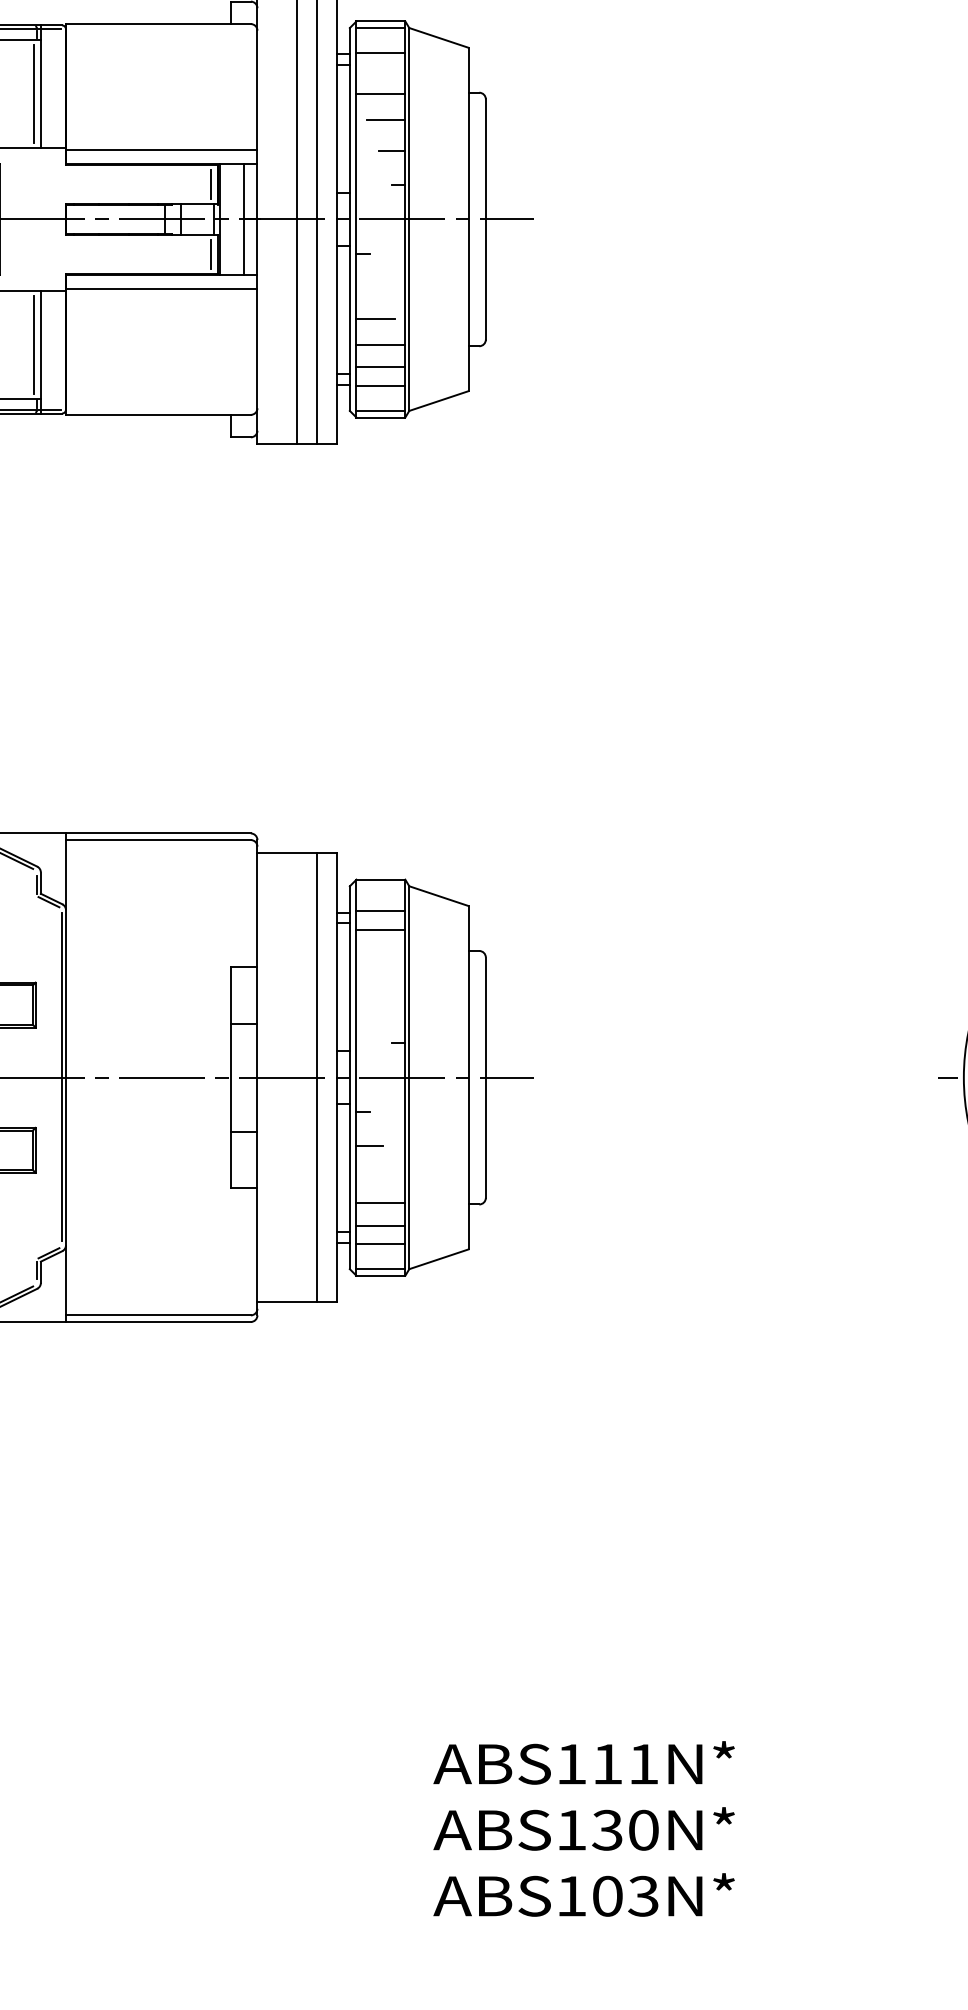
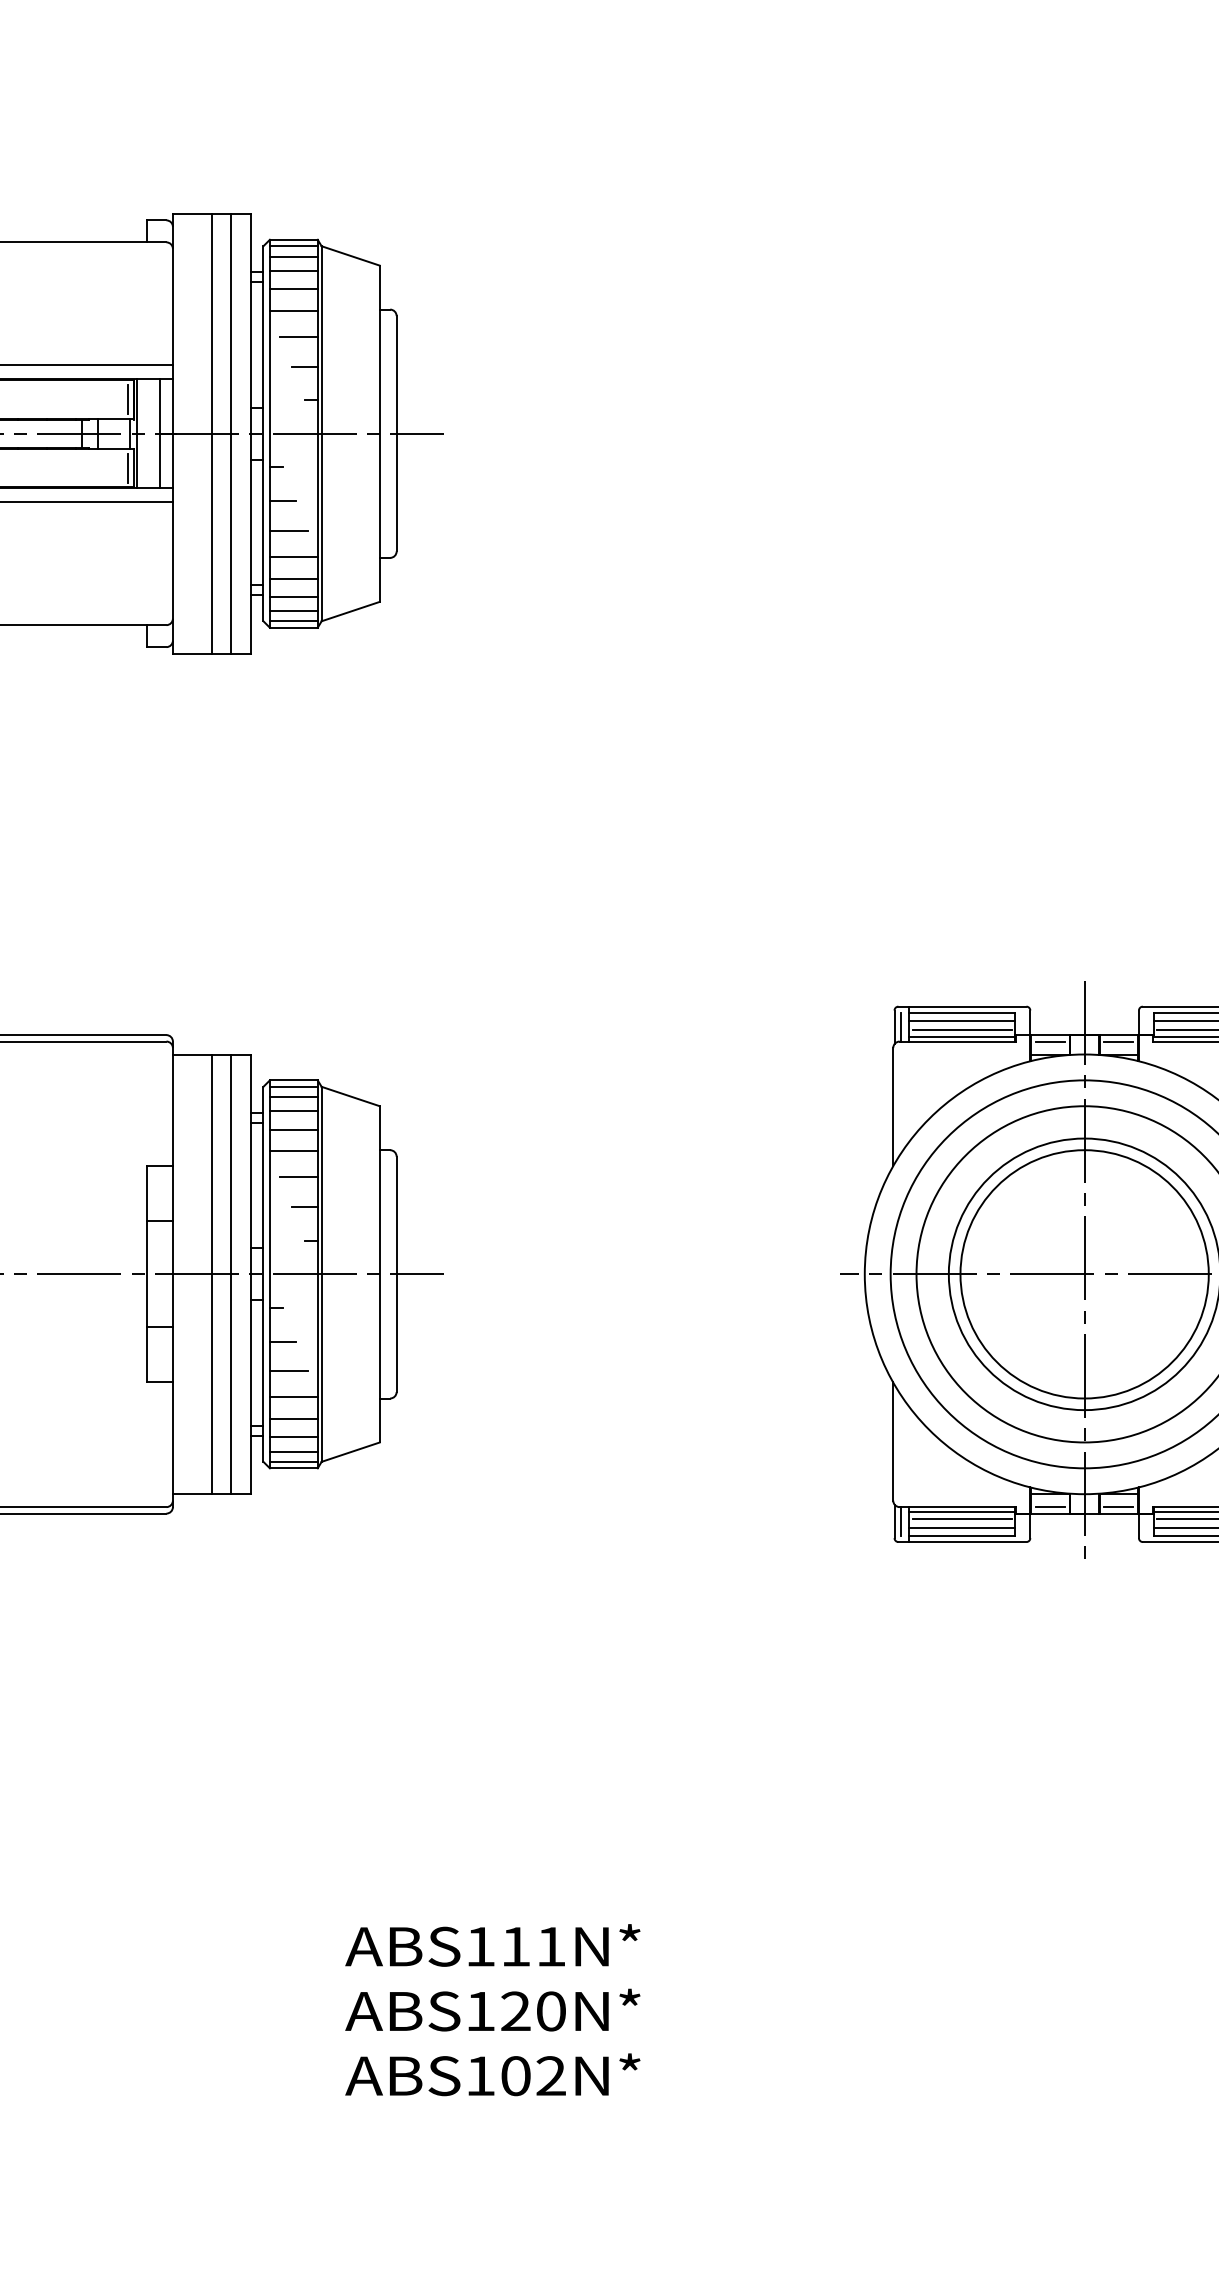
line: (380, 38) -> (293, 256), added
line: (380, 71) -> (293, 288), added
line: (369, 288) -> (282, 501), added
line: (380, 399) -> (293, 610), added
line: (380, 885) -> (293, 1086), added
line: (380, 897) -> (293, 1097), added
line: (380, 952) -> (293, 1151), added
line: (385, 978) -> (298, 1177), added
line: (391, 1009) -> (304, 1207), added
line: (296, 1077) -> (211, 1274), added
line: (375, 1176) -> (288, 1371), added
line: (380, 1258) -> (293, 1451), added
text: (607, 1830) -> (515, 2011), ABS130N* -> ABS120N*
text: (642, 1896) -> (550, 2076), ABS103N* -> ABS102N*

